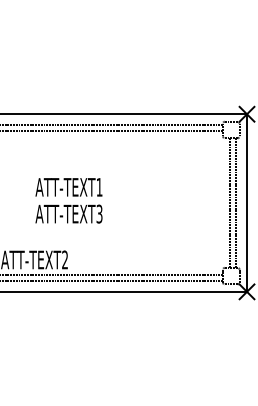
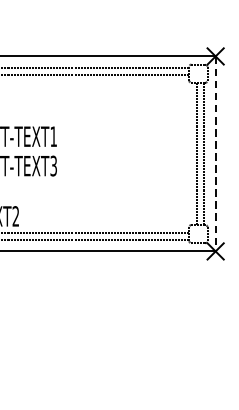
line: (247, 203) -> (216, 154), solid -> dashed

